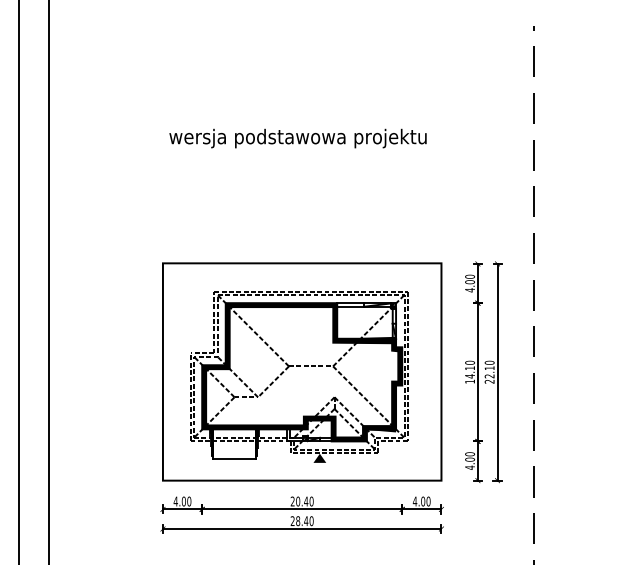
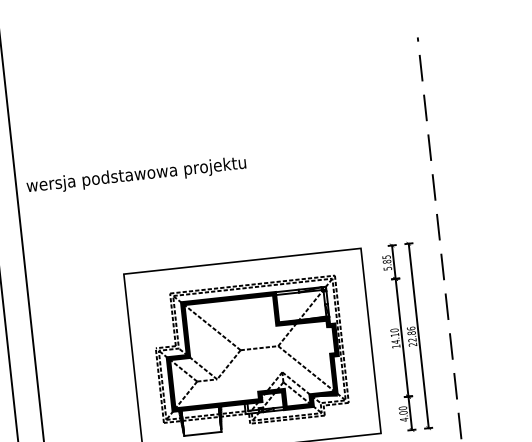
text: (297, 138) -> (135, 175), moved
text: (470, 283) -> (387, 262), 4.00 -> 5.85
text: (489, 365) -> (411, 330), 22.10 -> 22.86
fill: (319, 457) -> (275, 424), removed

